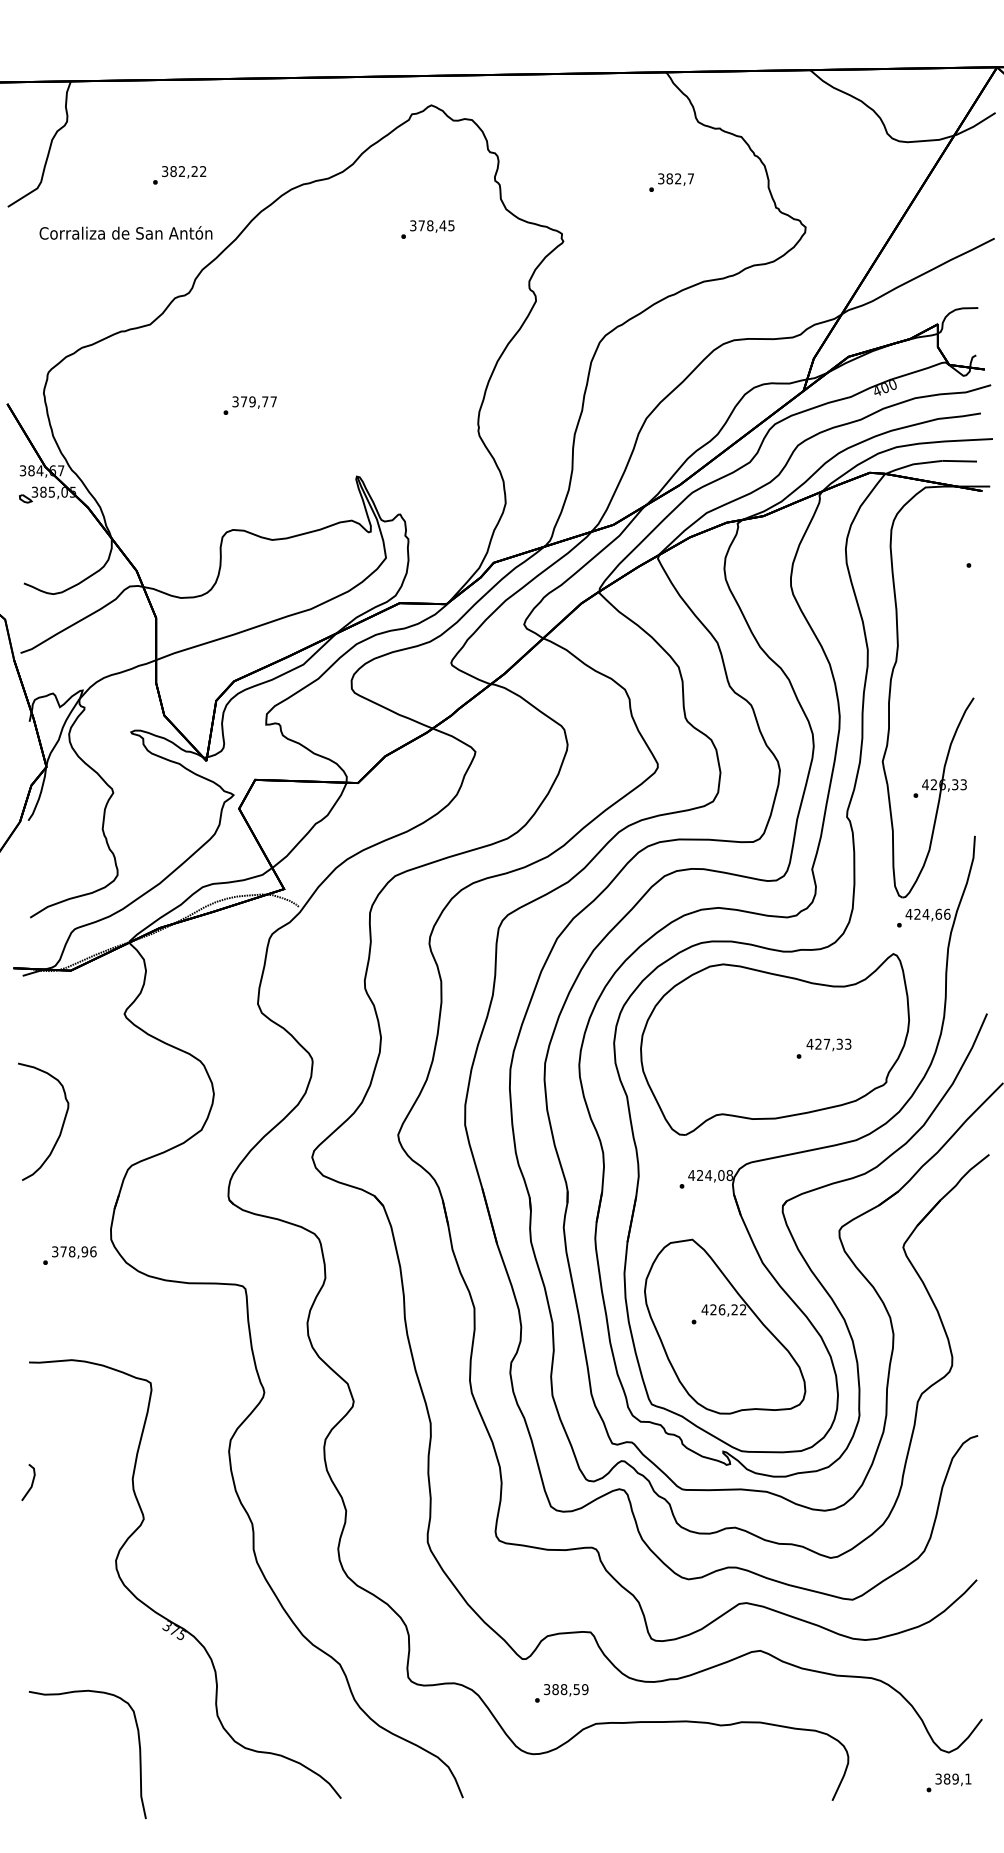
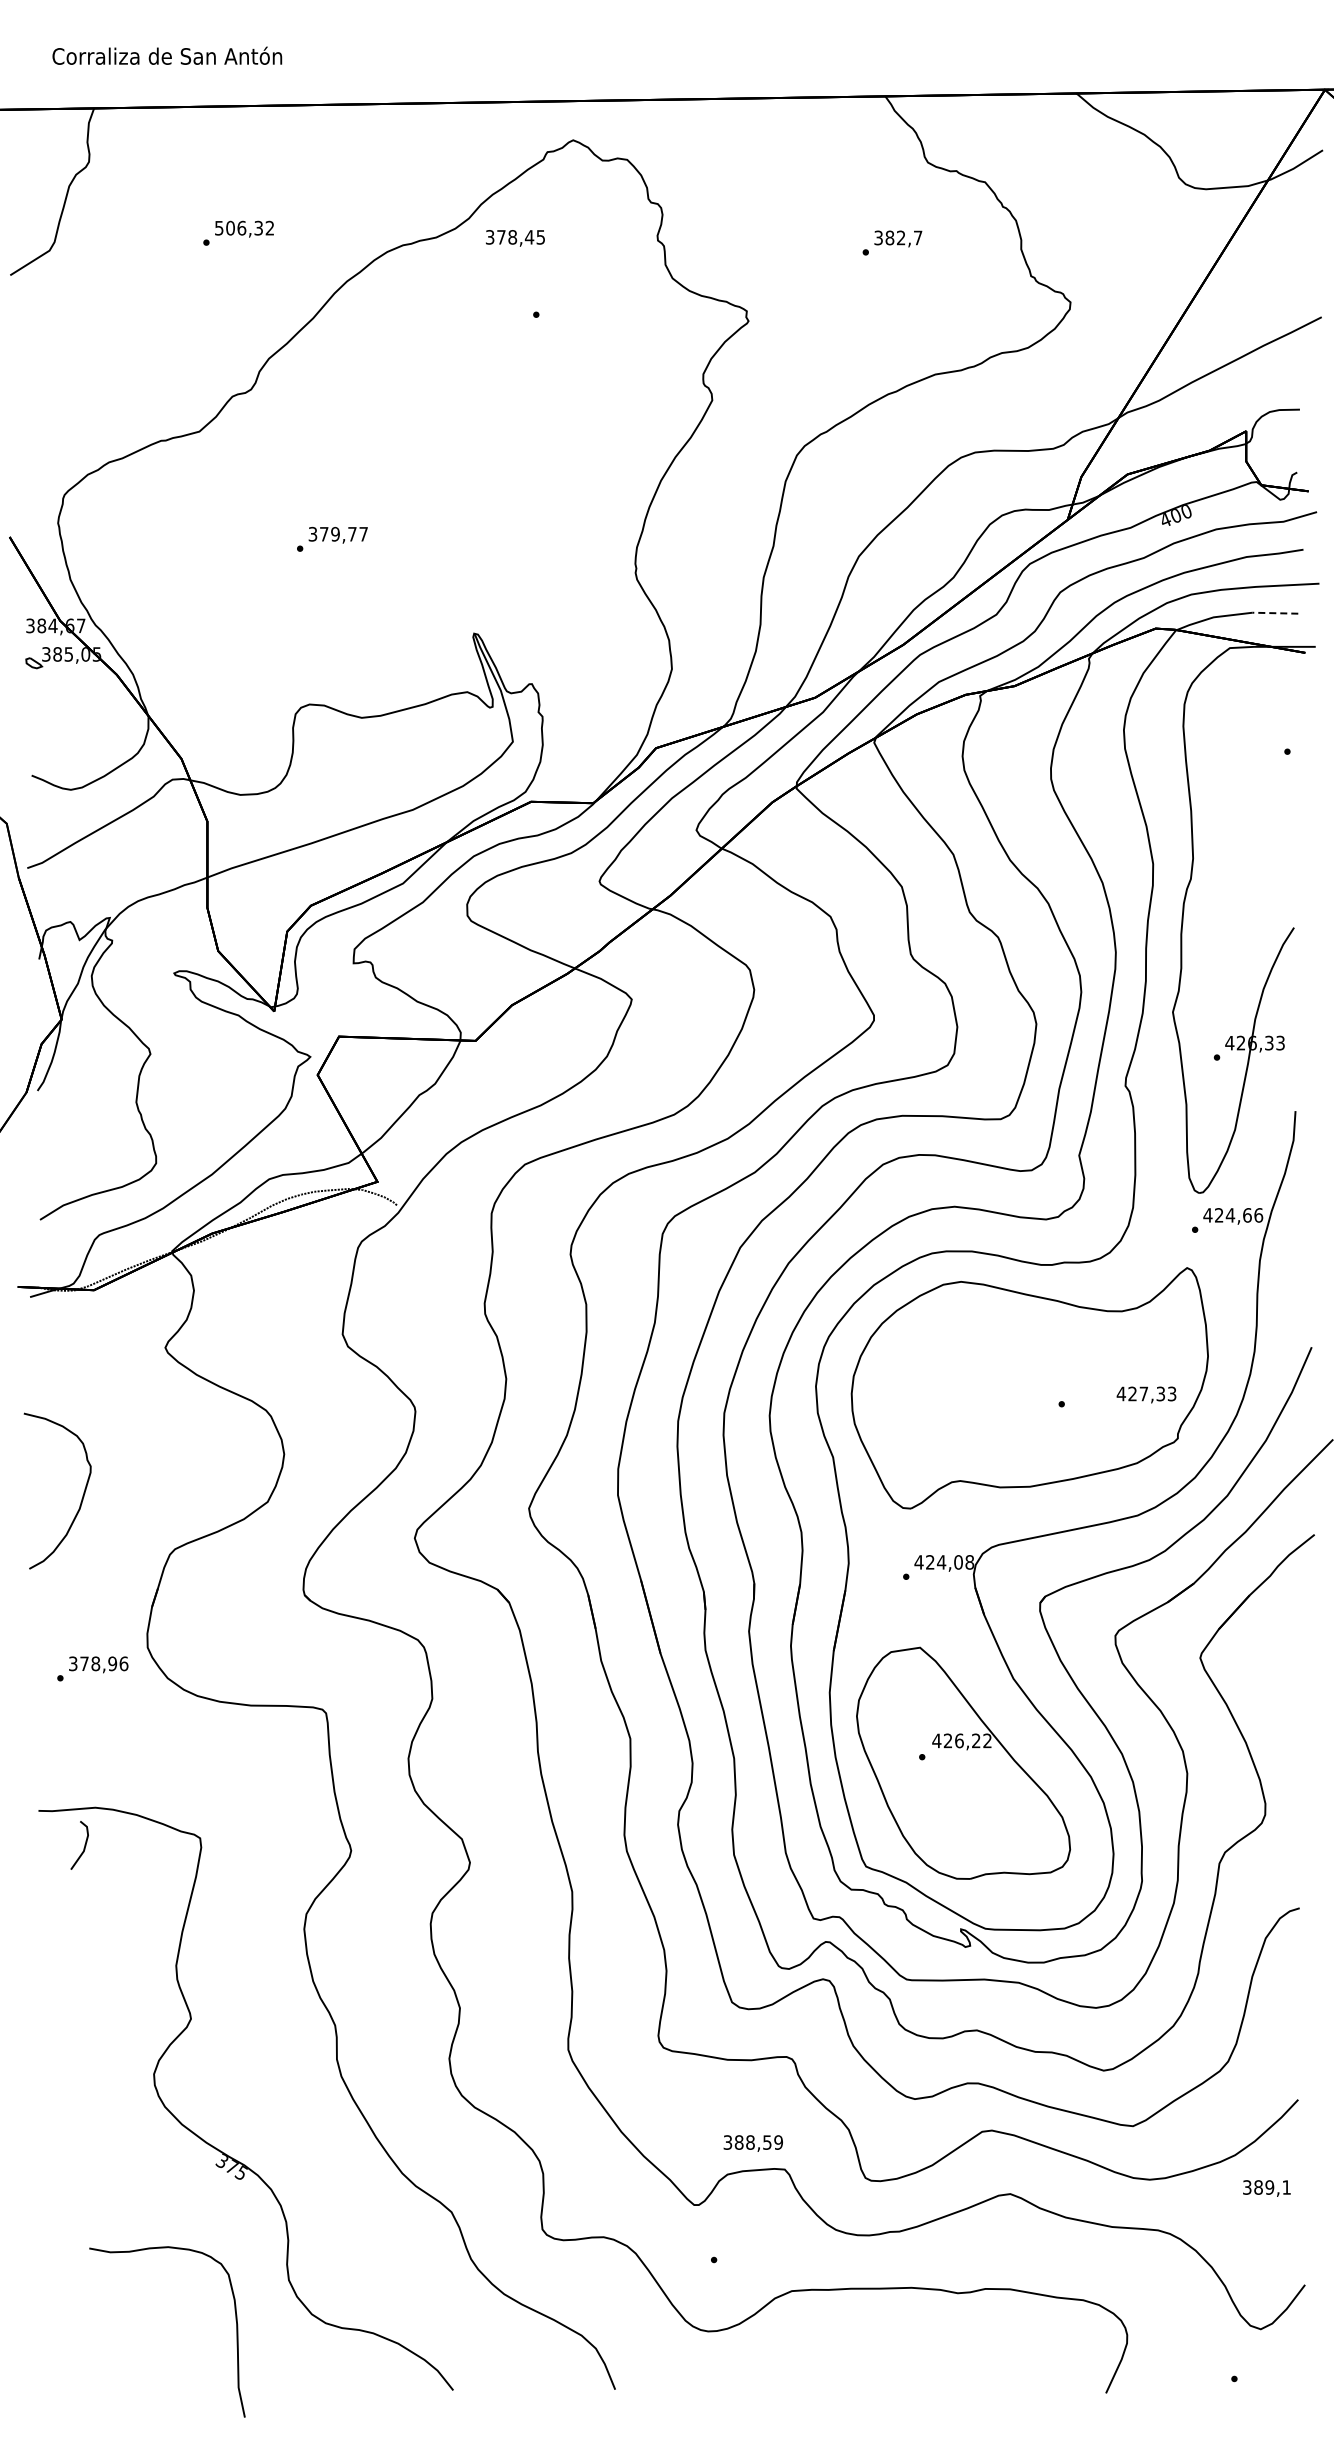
text: (179, 170) -> (238, 227), 382,22 -> 506,32
text: (432, 226) -> (515, 238), moved
text: (126, 232) -> (167, 55), moved
line: (959, 461) -> (1275, 613), solid -> dashed
text: (828, 1044) -> (1146, 1394), moved
line: (32, 1482) -> (84, 1845), moved
text: (565, 1690) -> (752, 2143), moved
curve: (138, 1745) -> (235, 2320), moved
text: (953, 1779) -> (1266, 2188), moved

